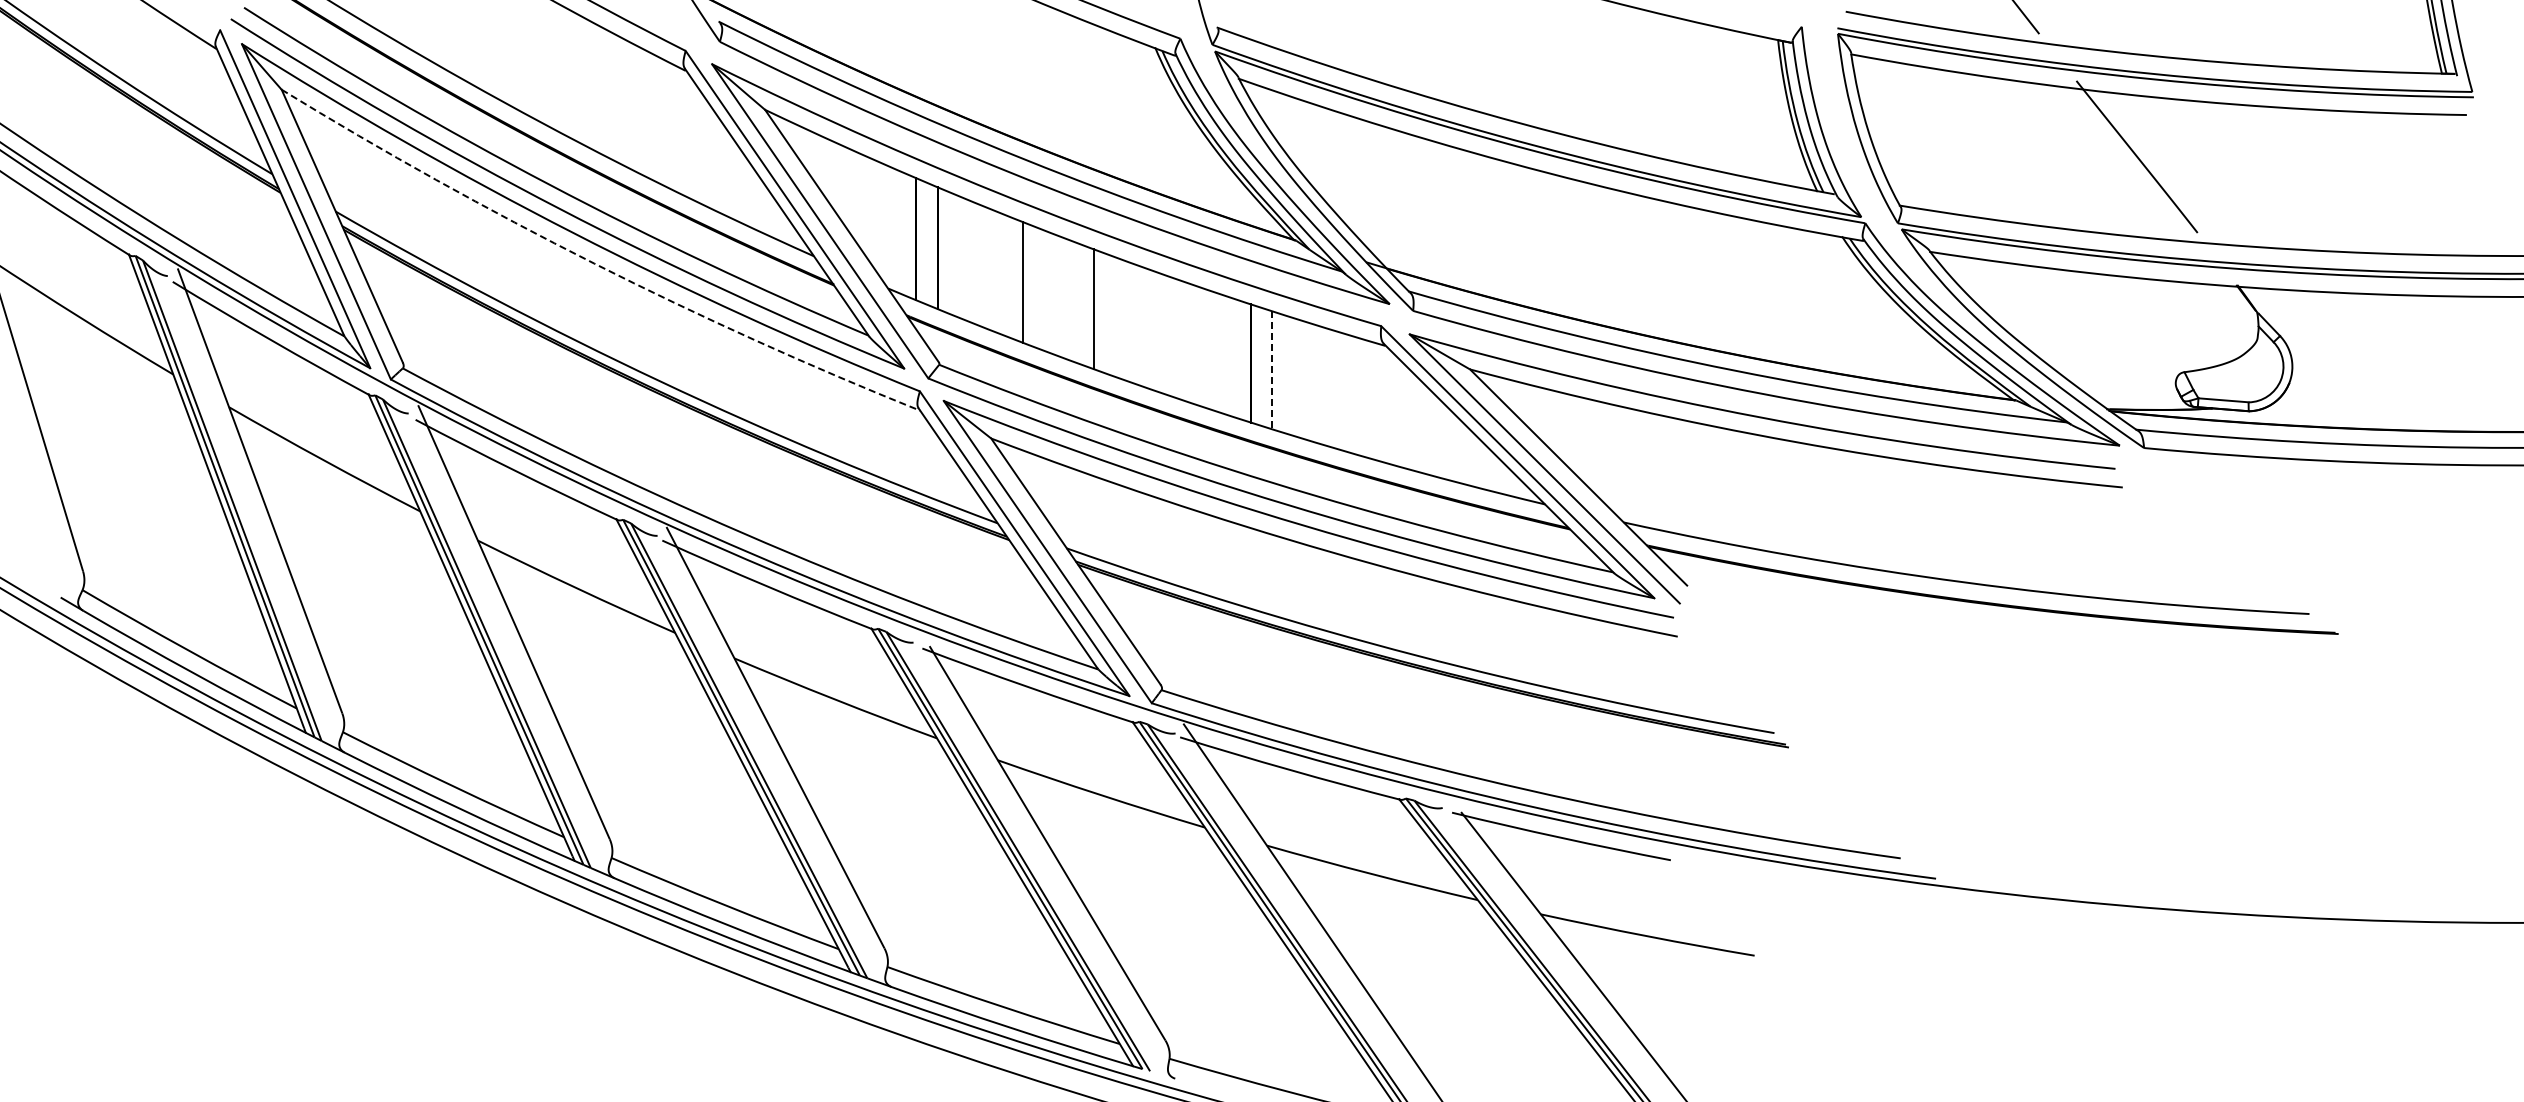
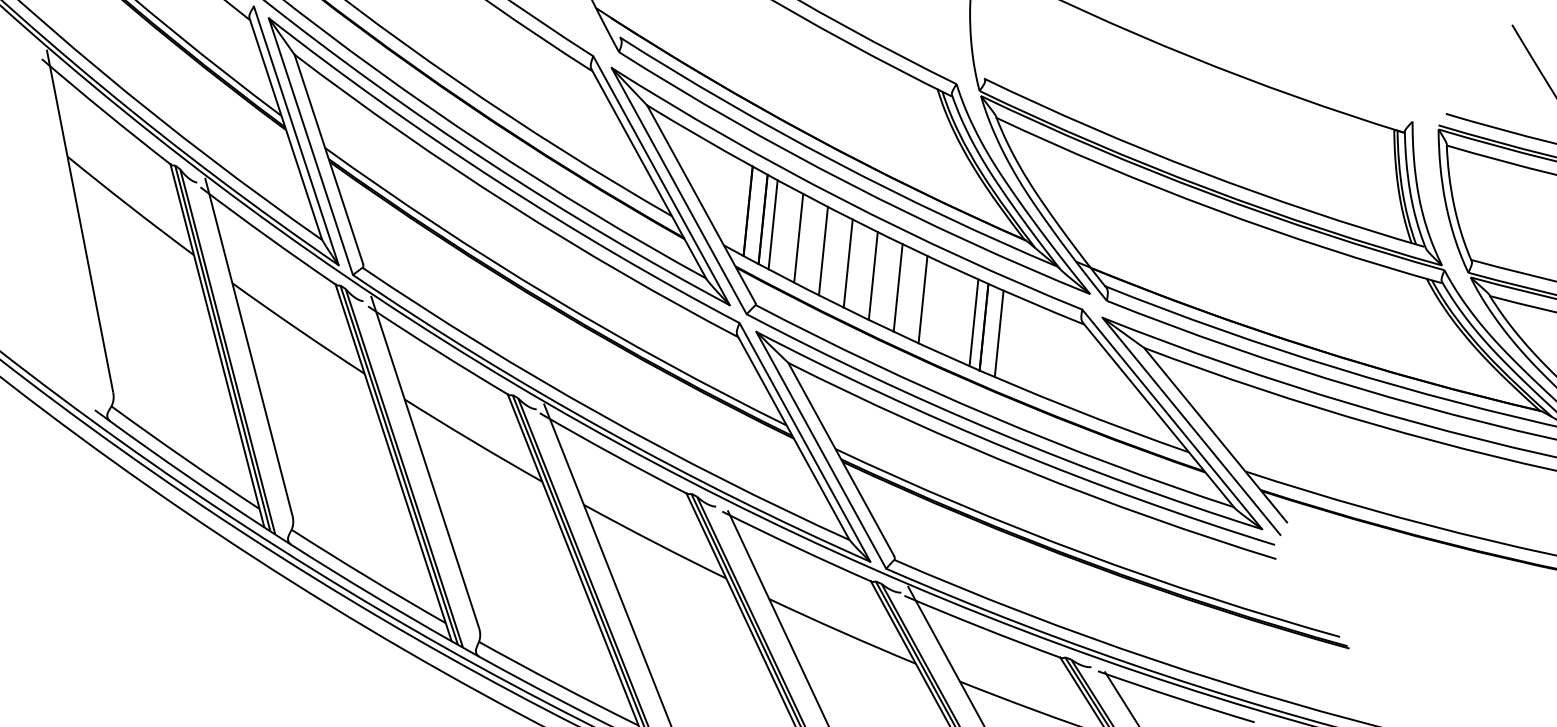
line: (951, 253) -> (772, 224), added
arc: (594, 263) -> (510, 205), dashed -> solid
line: (988, 268) -> (798, 238), added
line: (1058, 295) -> (848, 263), added
line: (1129, 321) -> (898, 287), added
line: (1164, 334) -> (922, 299), added
line: (1236, 358) -> (973, 322), added
line: (1272, 370) -> (999, 334), dashed -> solid

